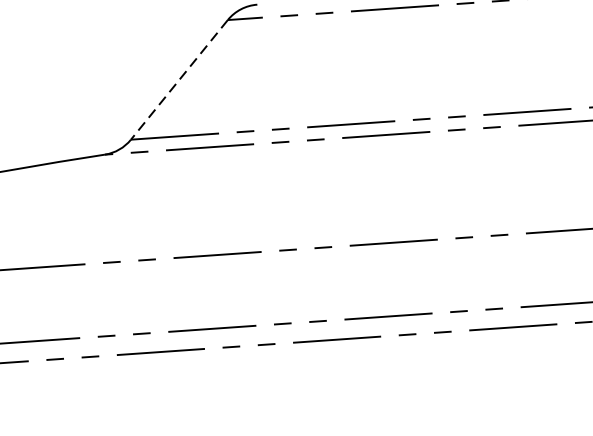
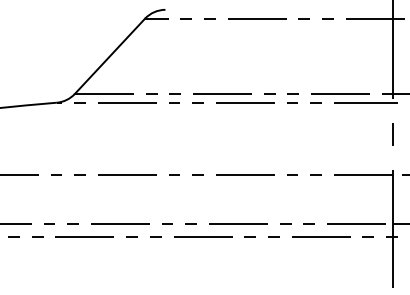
line: (178, 80) -> (109, 56), dashed -> solid

